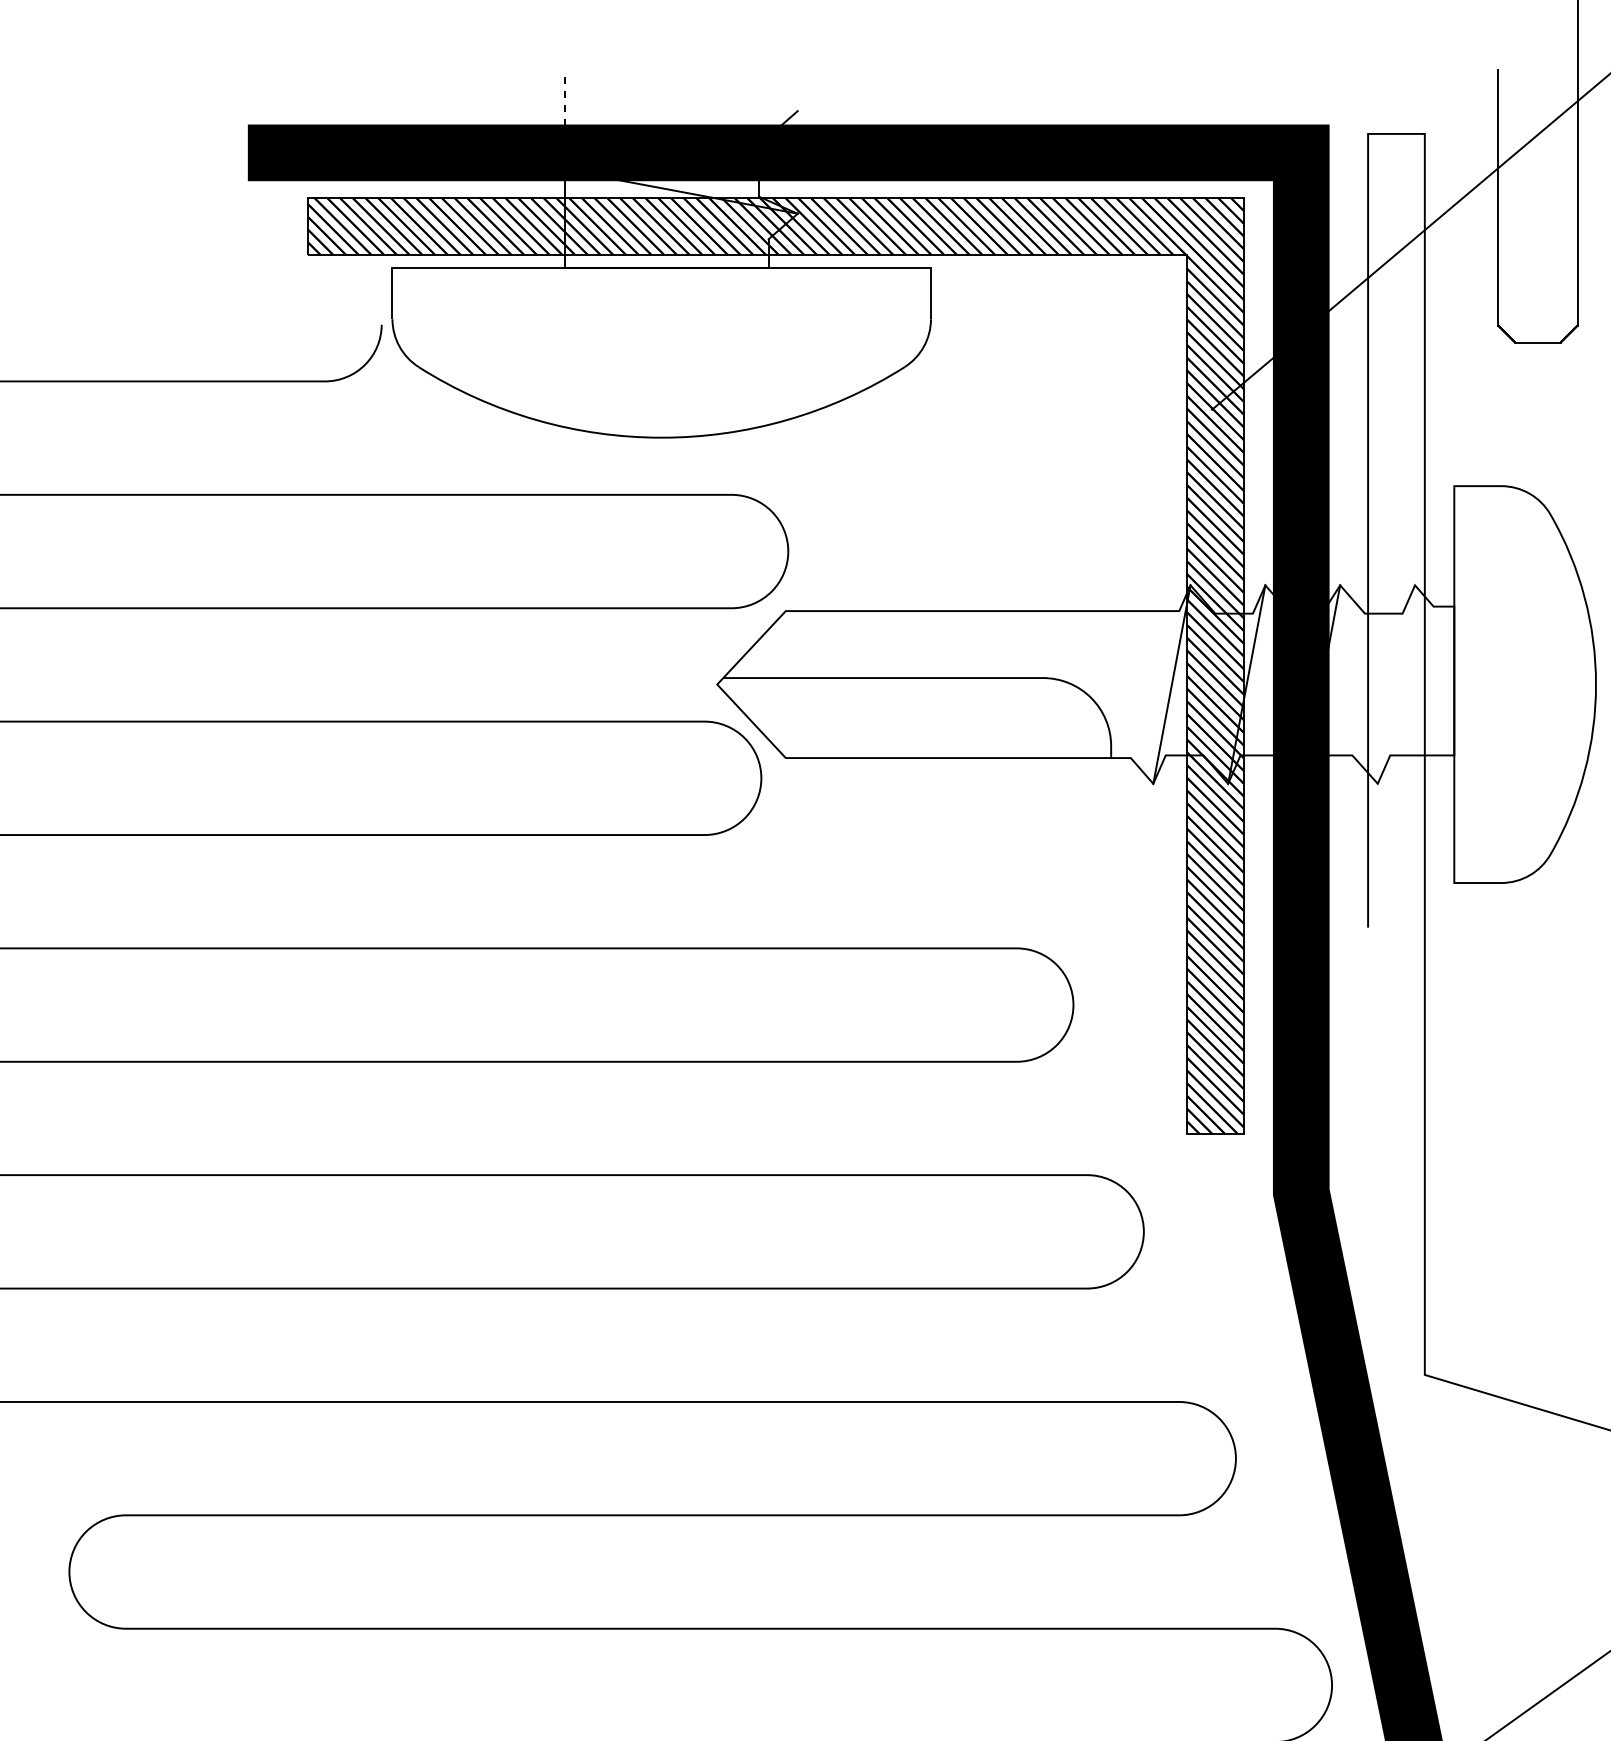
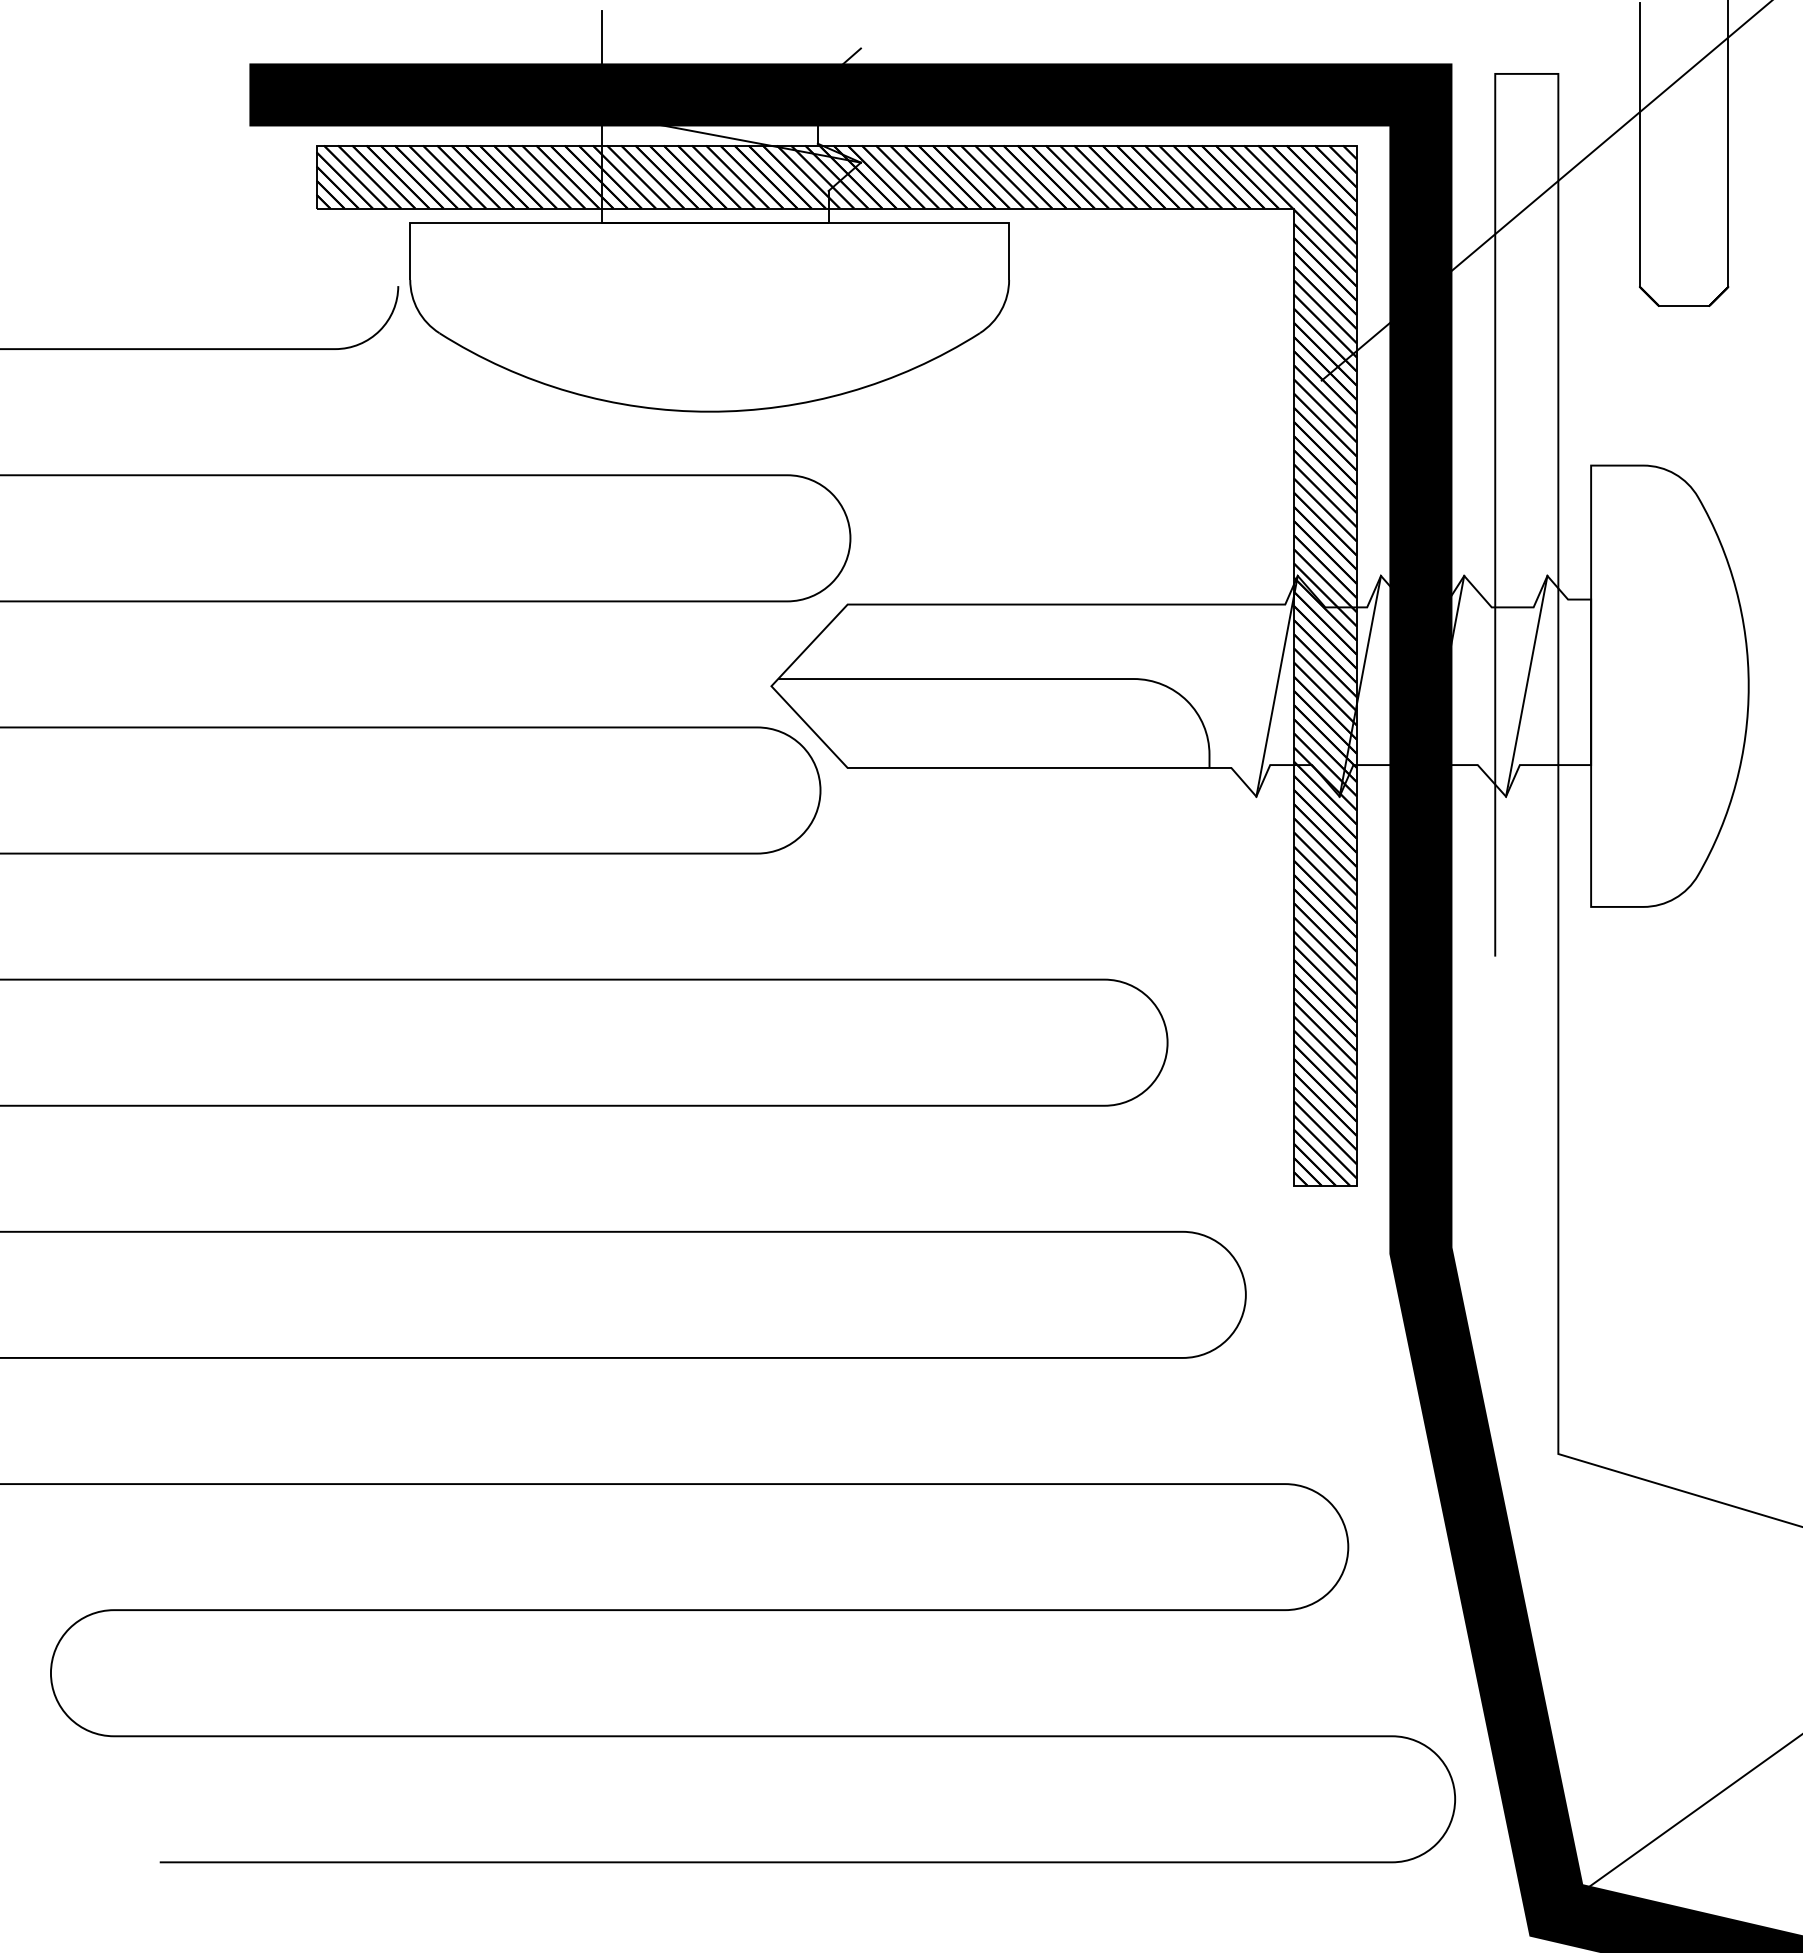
line: (564, 103) -> (601, 39), dashed -> solid
line: (1396, 683) -> (1526, 685), added

